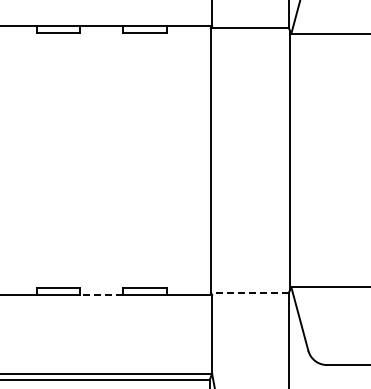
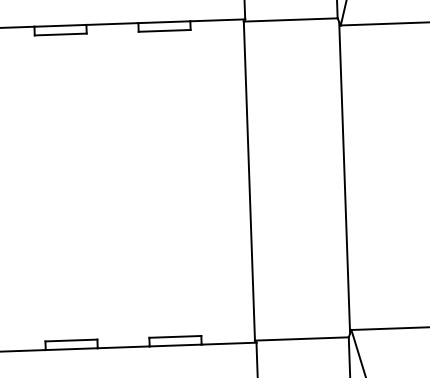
line: (249, 293) -> (301, 339), dashed -> solid
line: (101, 294) -> (123, 346), dashed -> solid

